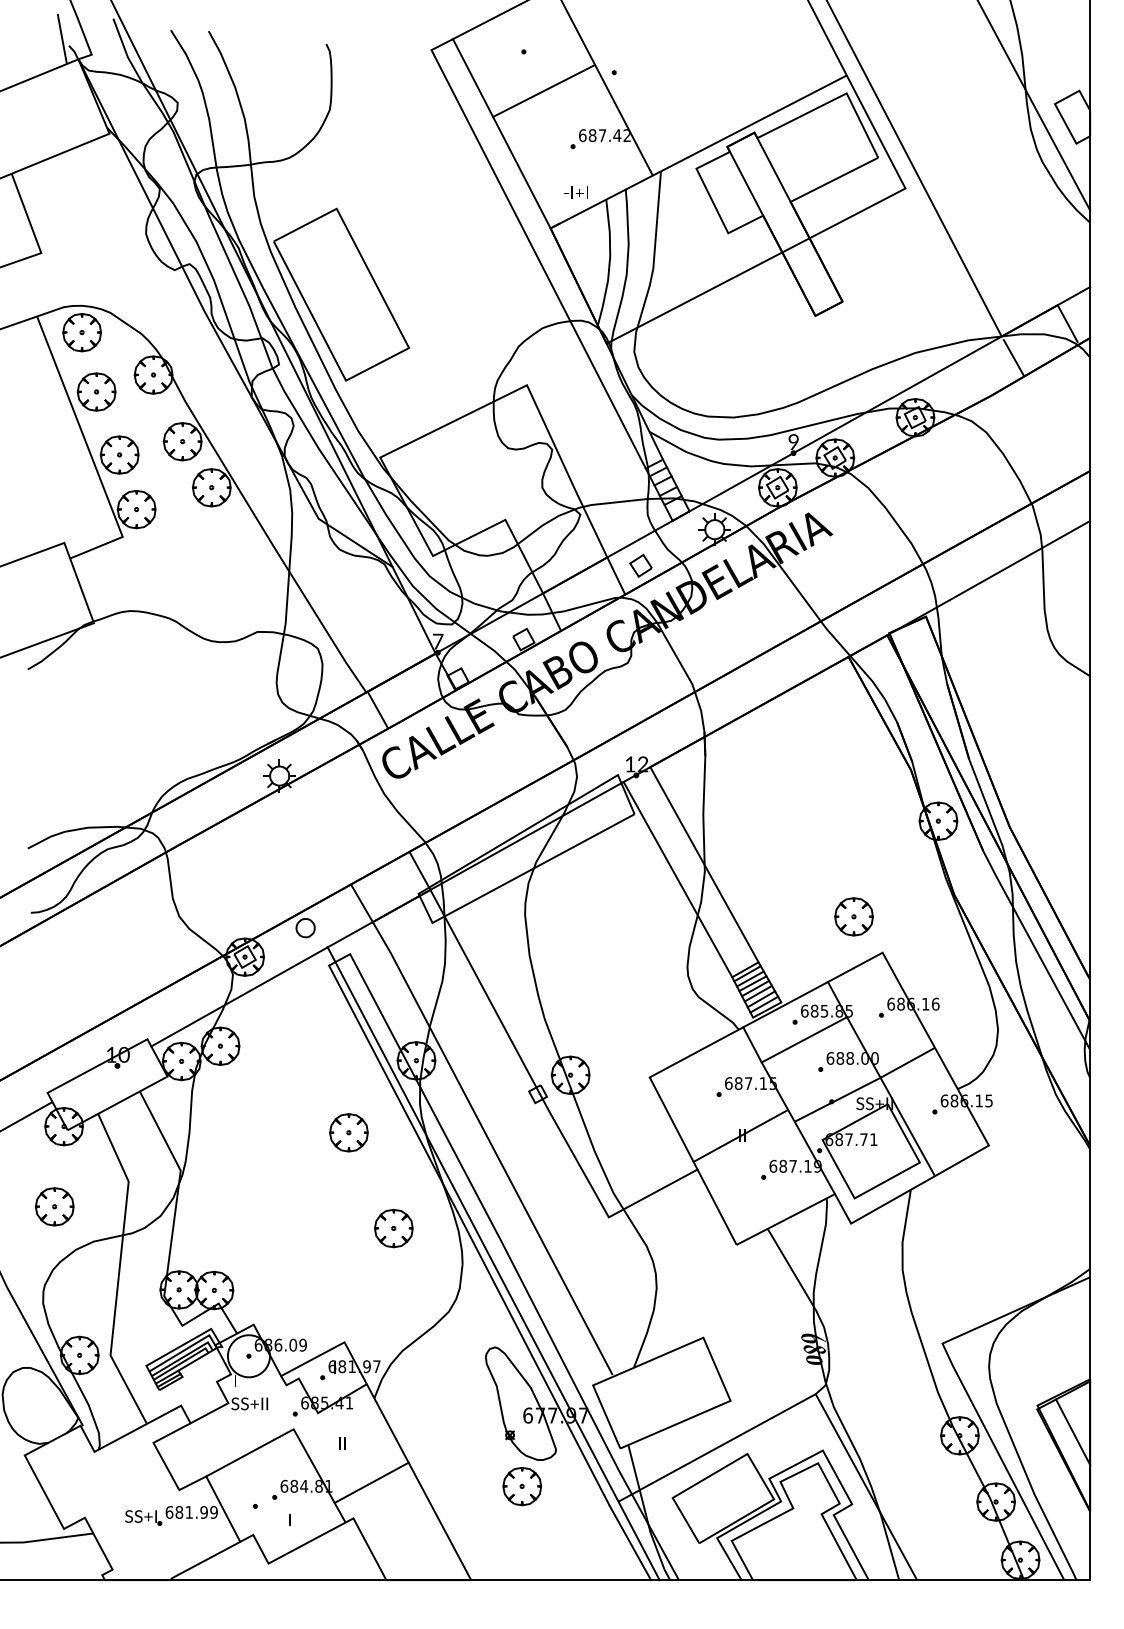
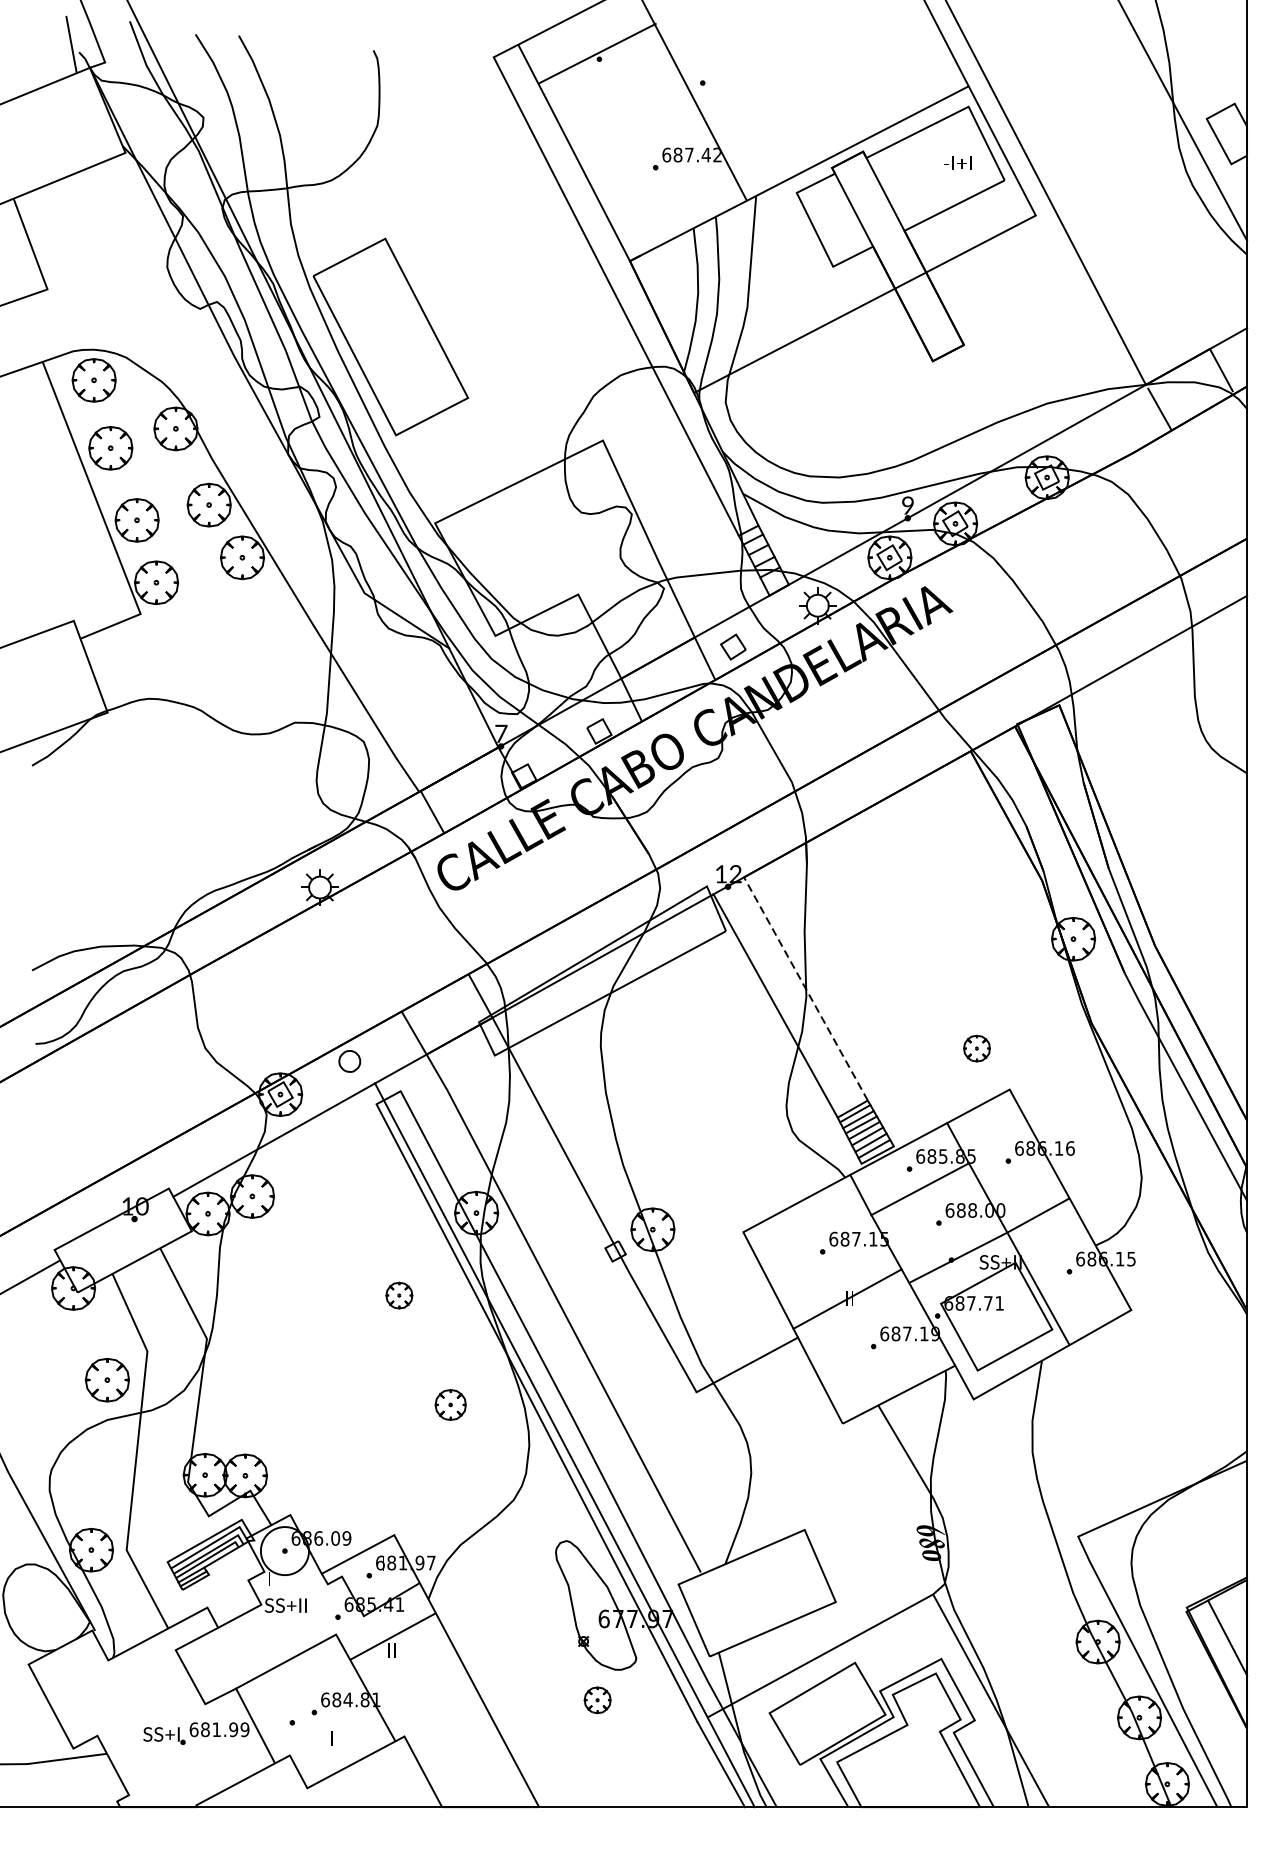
line: (544, 90) -> (597, 53), moved
text: (575, 192) -> (956, 162), moved
line: (704, 864) -> (805, 988), solid -> dashed
part: (853, 916) -> (976, 1048), size x0.6
part: (348, 1132) -> (398, 1295), size x0.6
part: (54, 1206) -> (107, 1379), moved
part: (393, 1228) -> (450, 1404), size x0.7
line: (371, 1482) -> (393, 1636), moved
part: (522, 1486) -> (597, 1700), size x0.6

